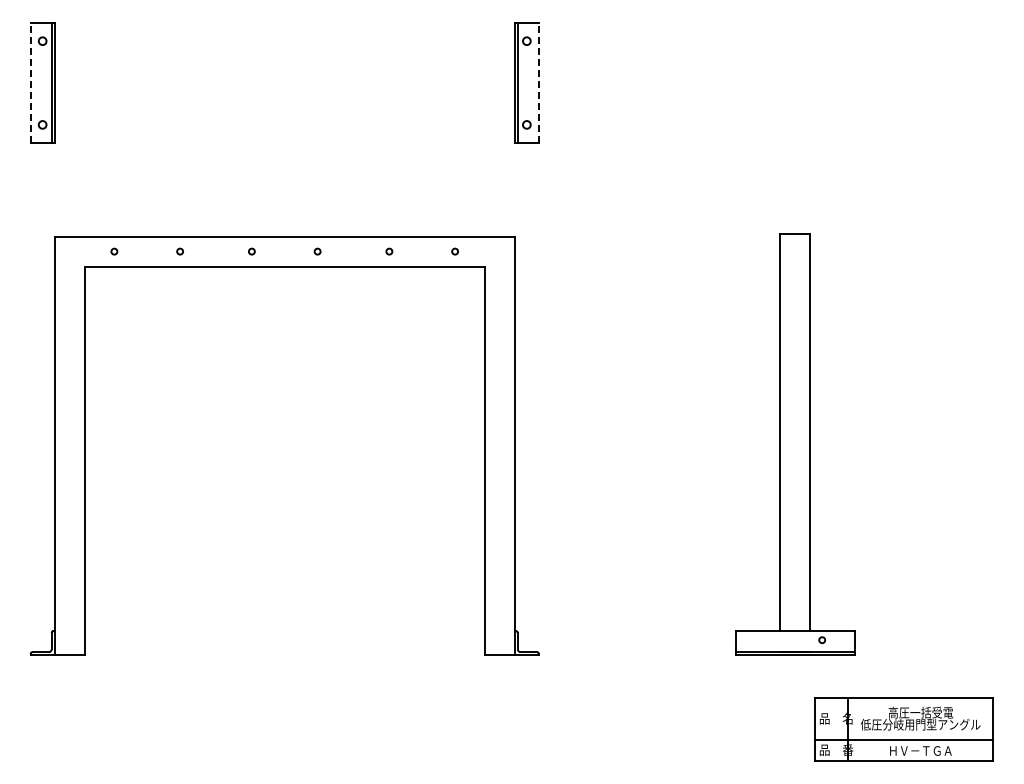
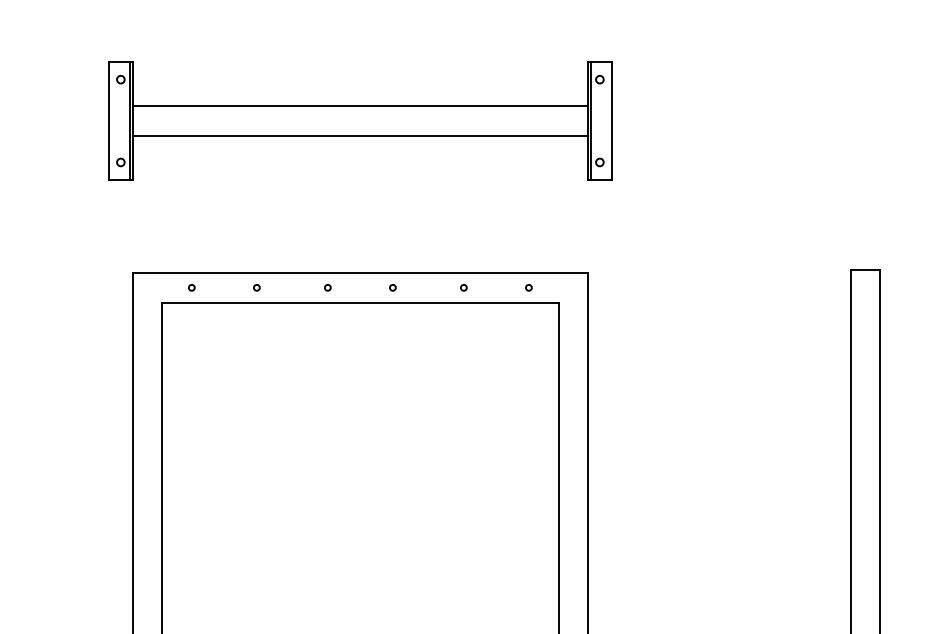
line: (284, 68) -> (360, 106), added
line: (30, 83) -> (108, 121), dashed -> solid
line: (538, 83) -> (611, 121), dashed -> solid
line: (284, 98) -> (360, 136), added

